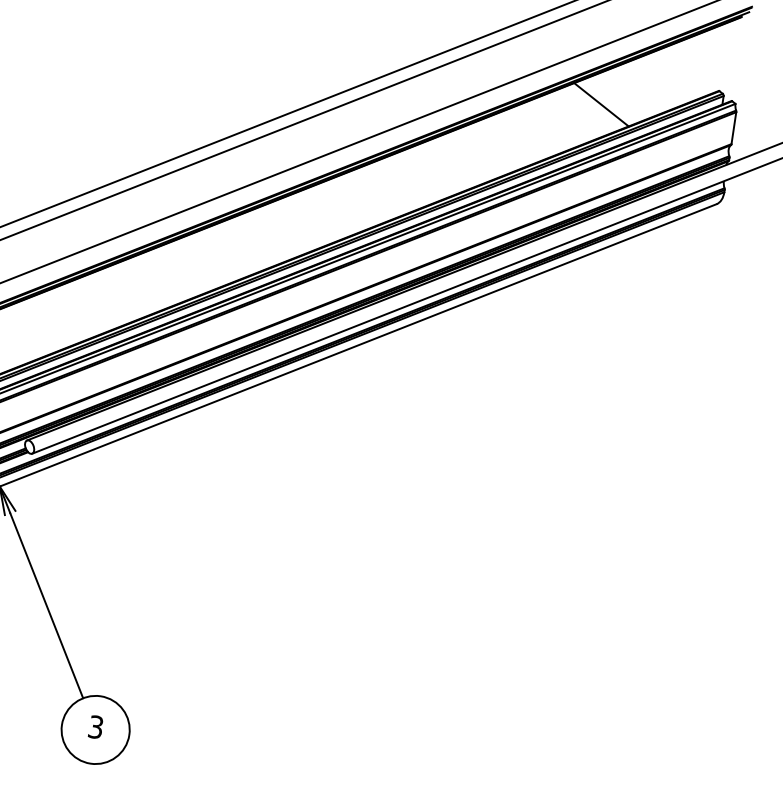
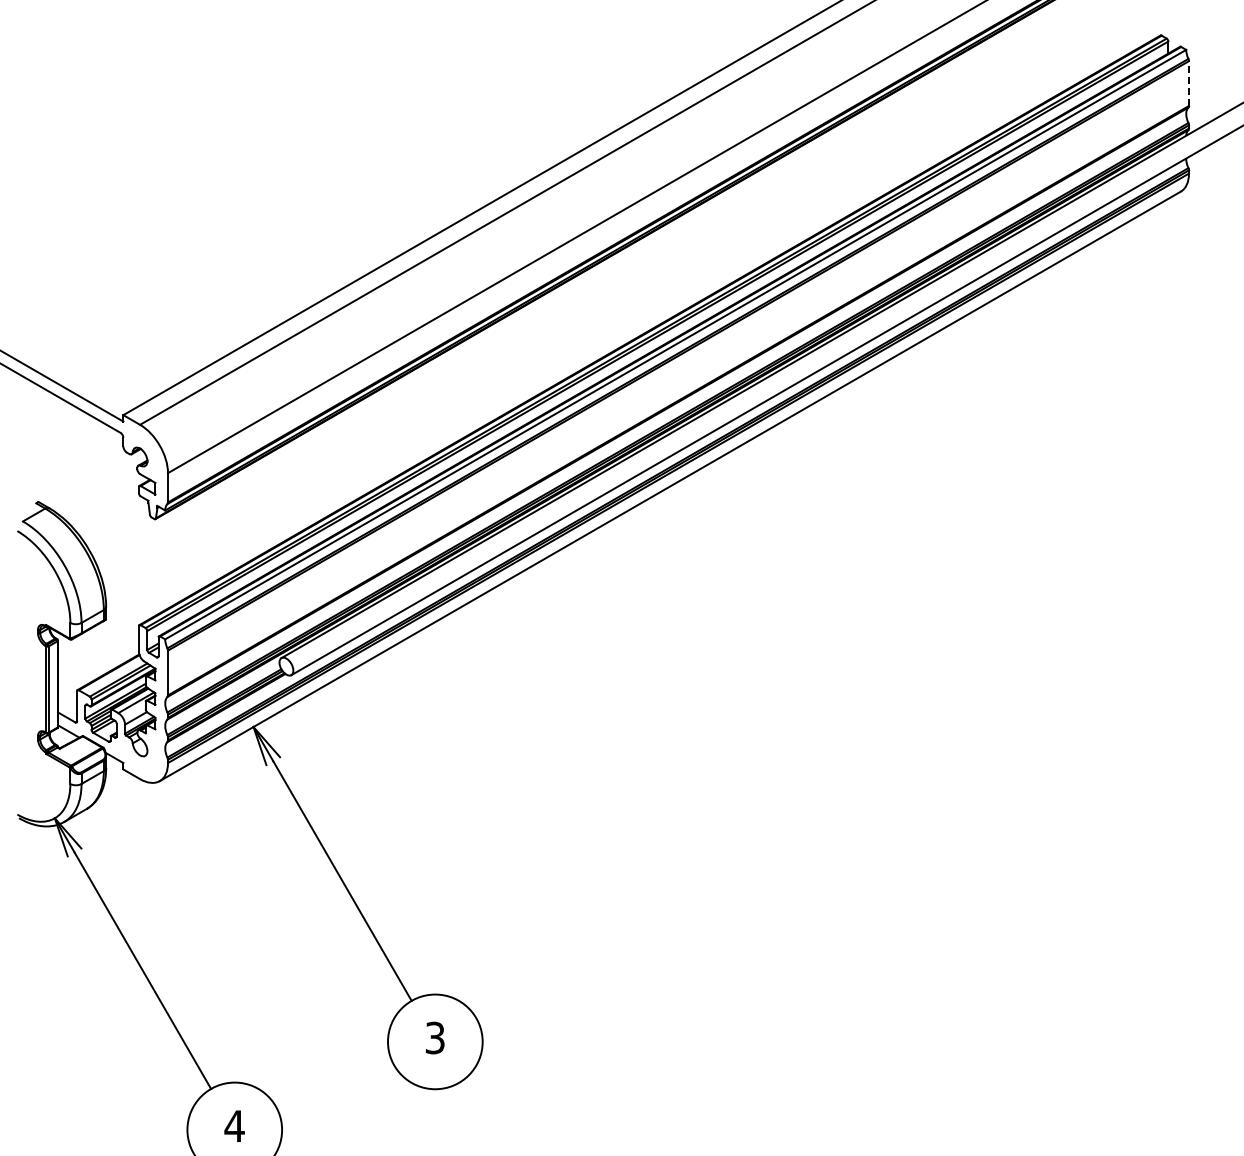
line: (601, 104) -> (1002, 78), removed
line: (734, 128) -> (1189, 83), solid -> dashed

